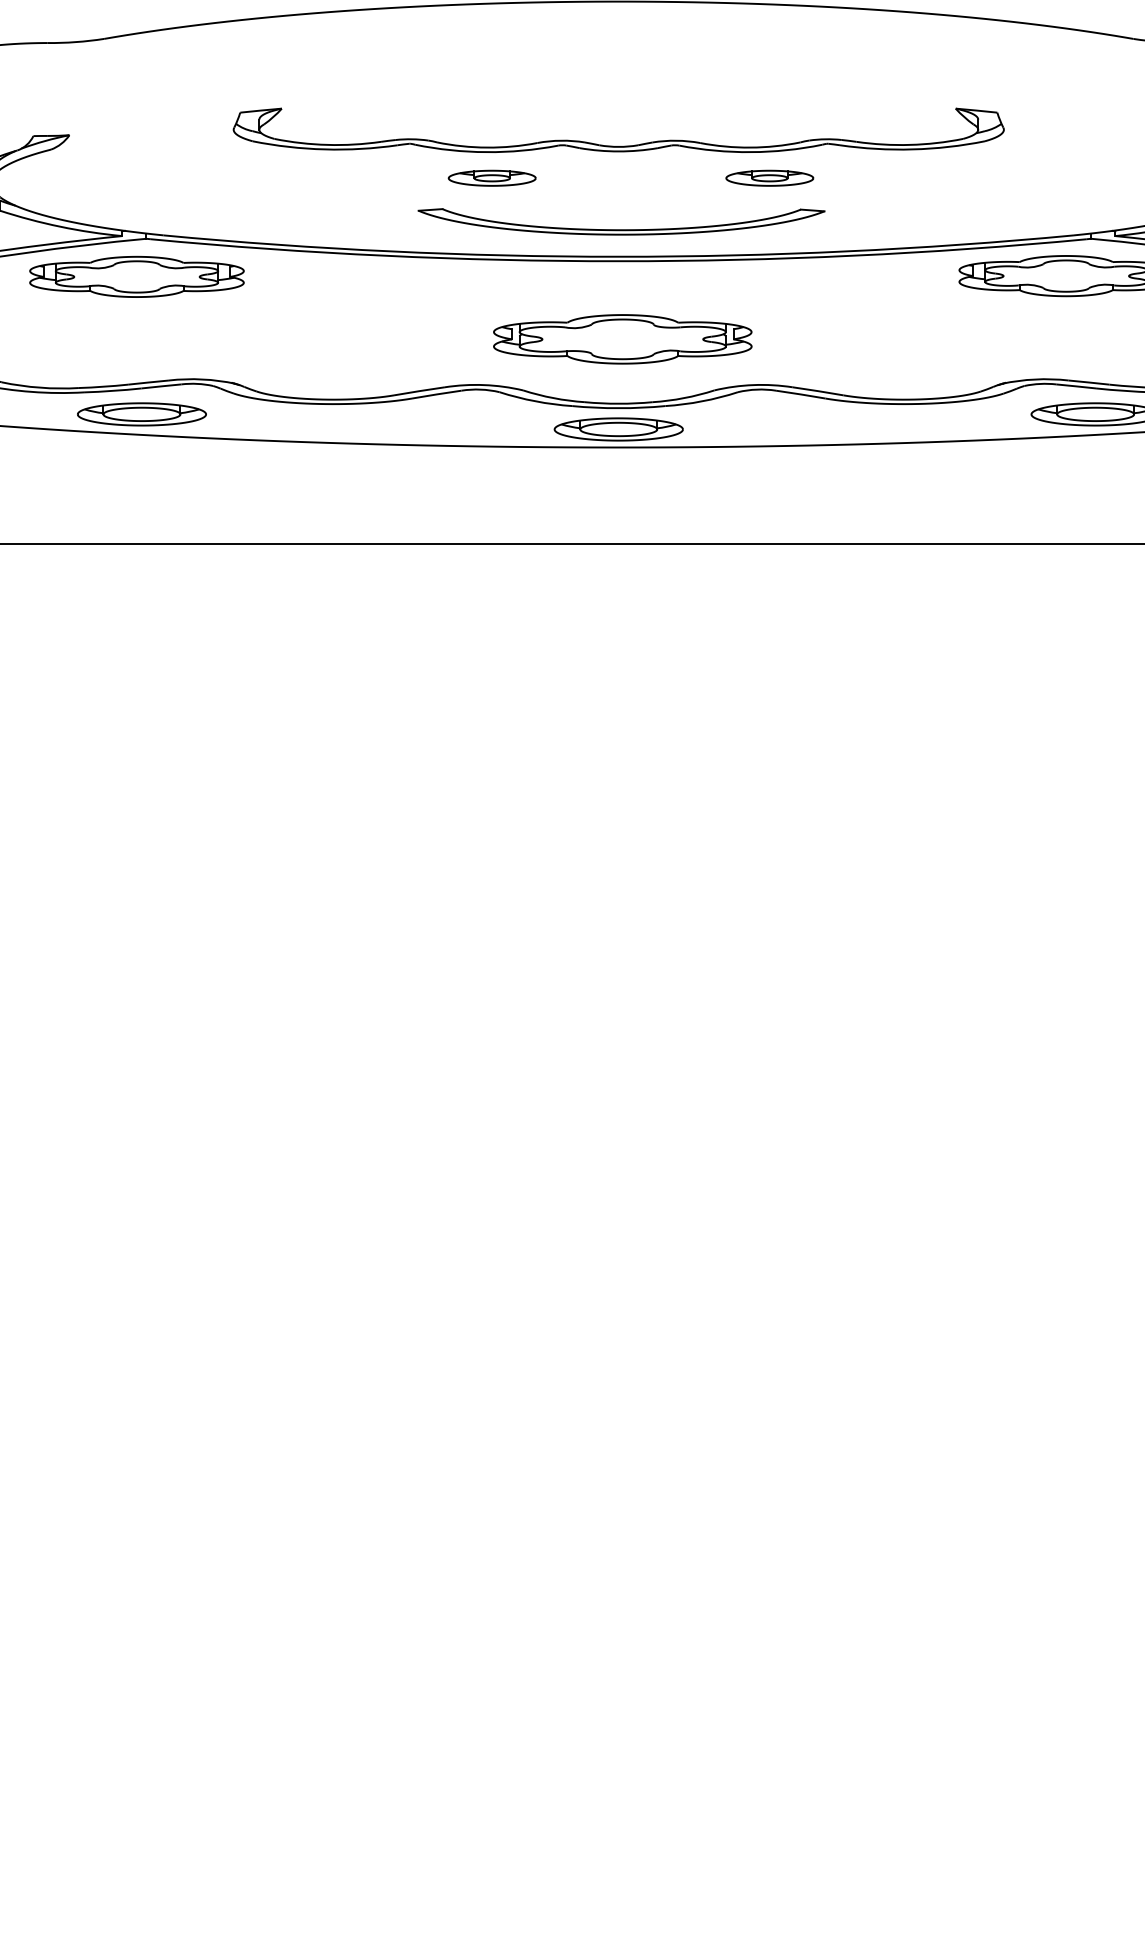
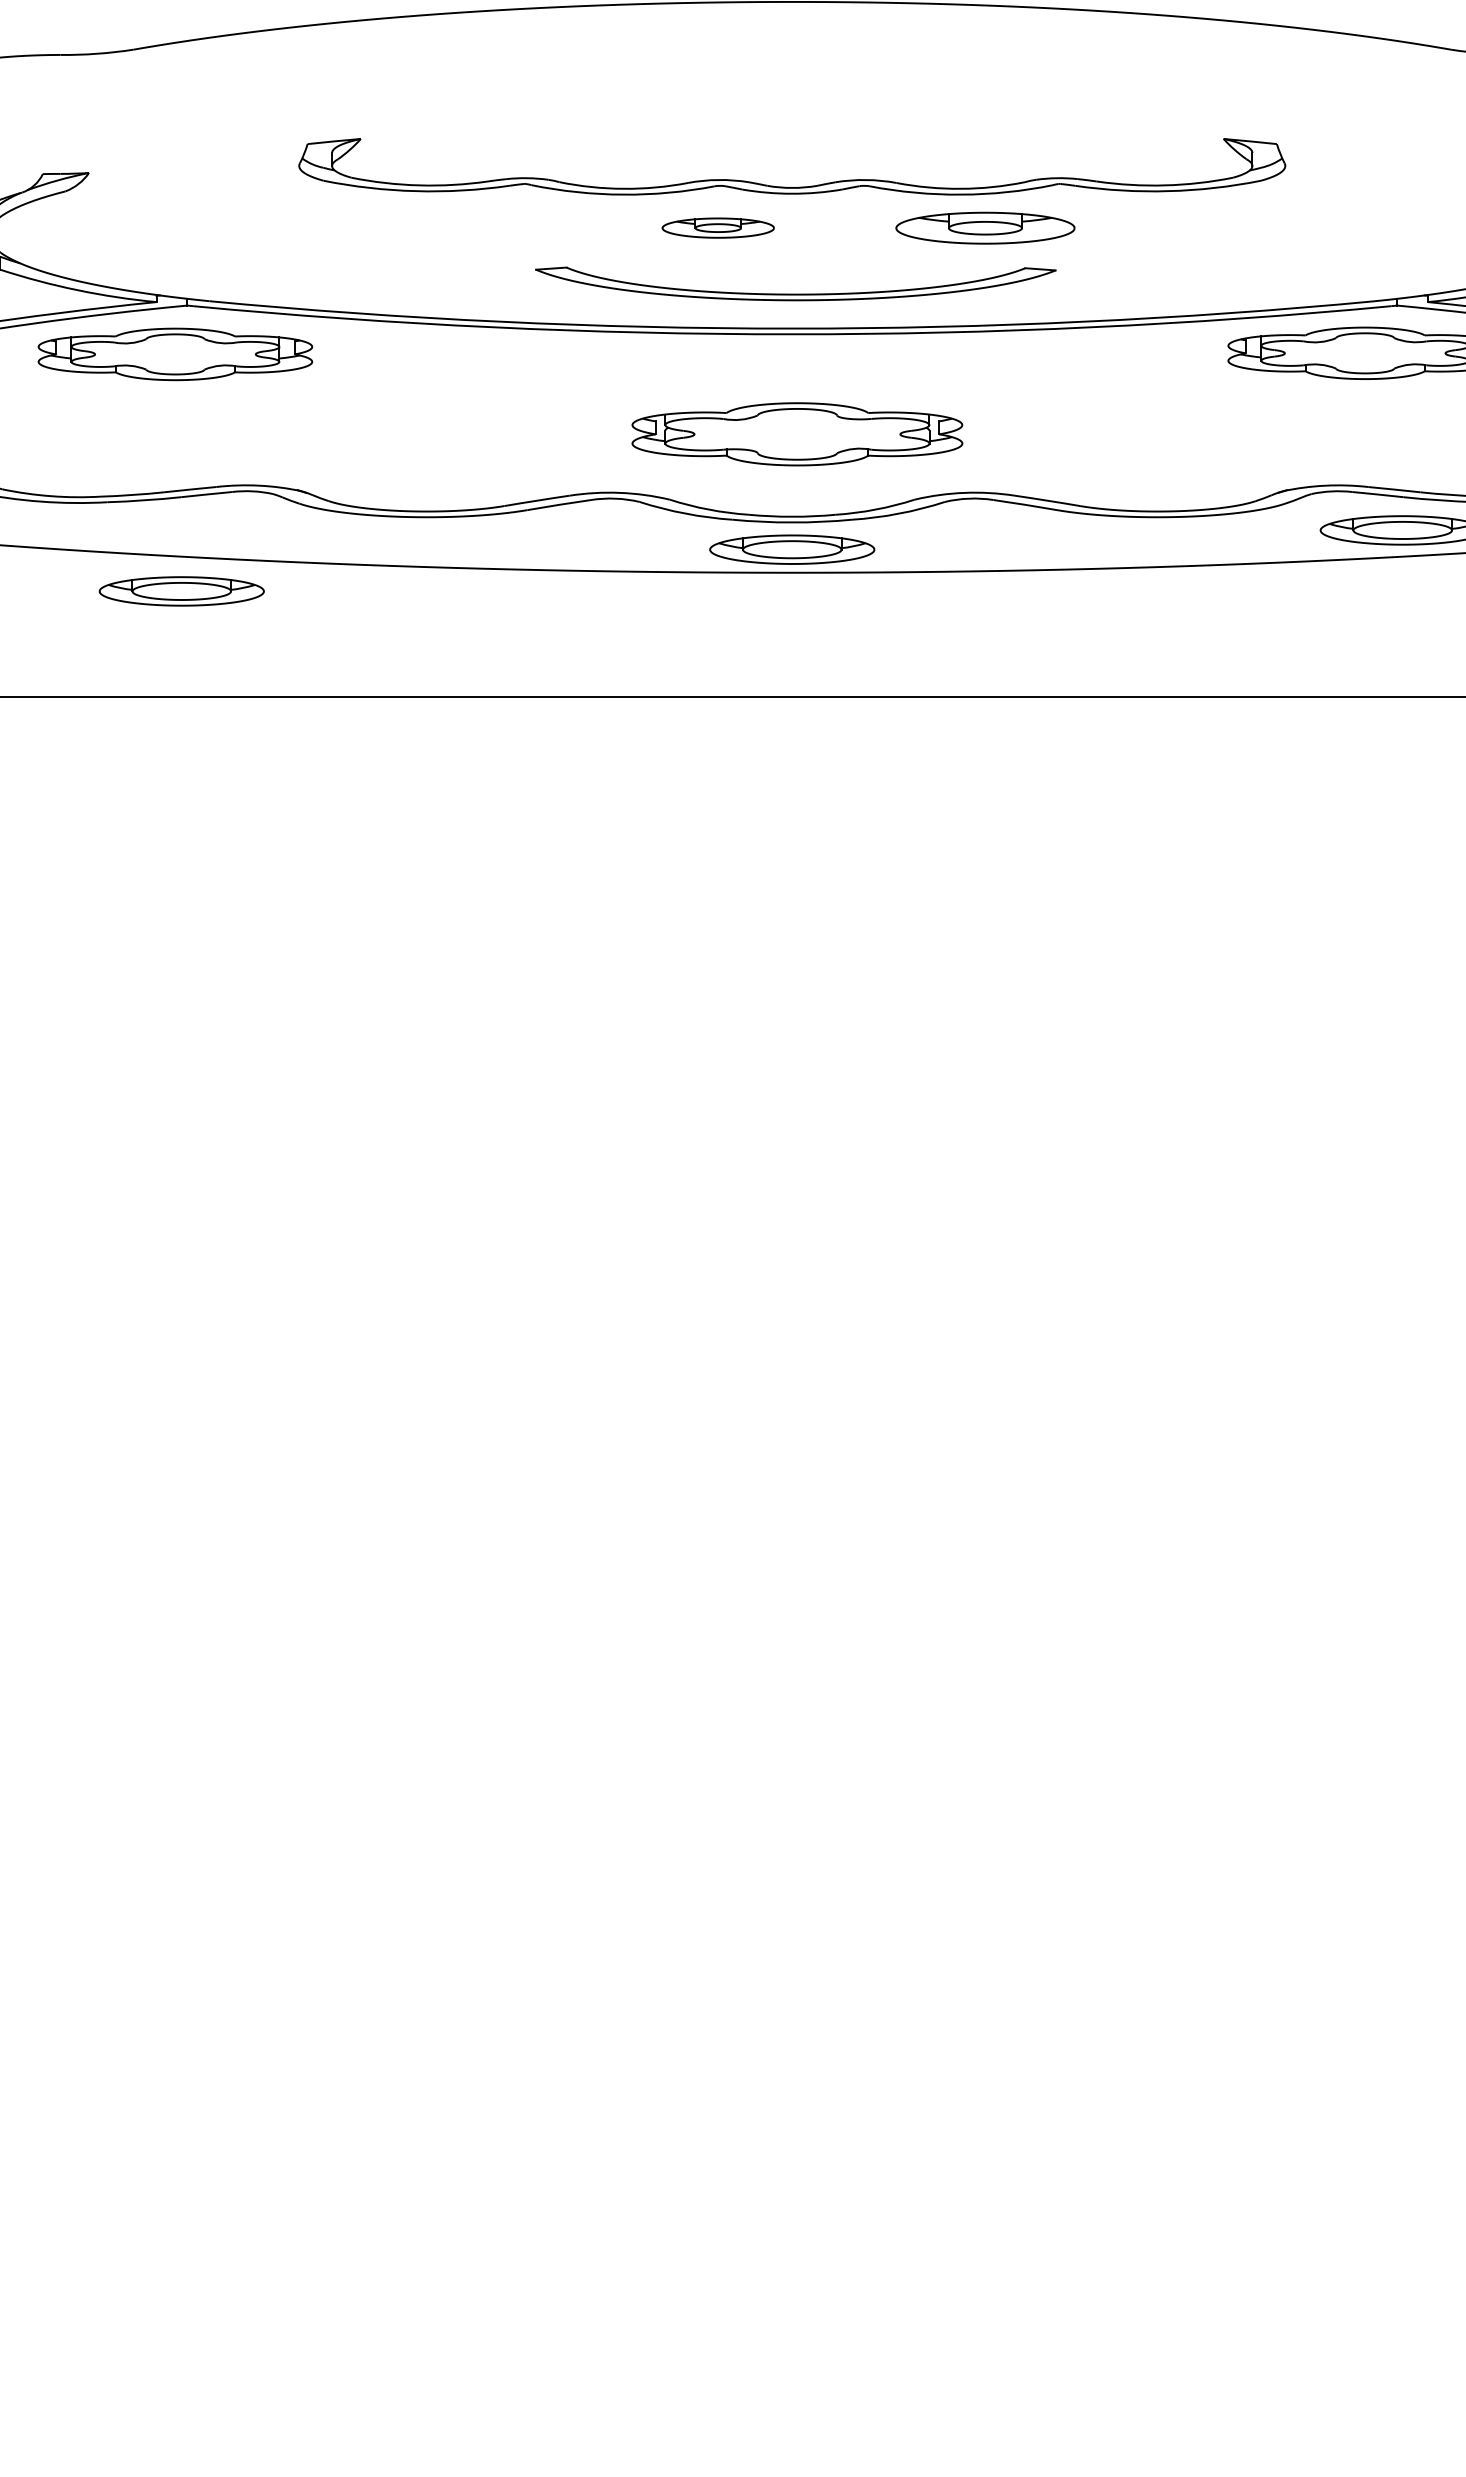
part: (491, 177) -> (717, 227), moved
part: (769, 177) -> (985, 227), size x1.6
part: (141, 414) -> (181, 591), moved

